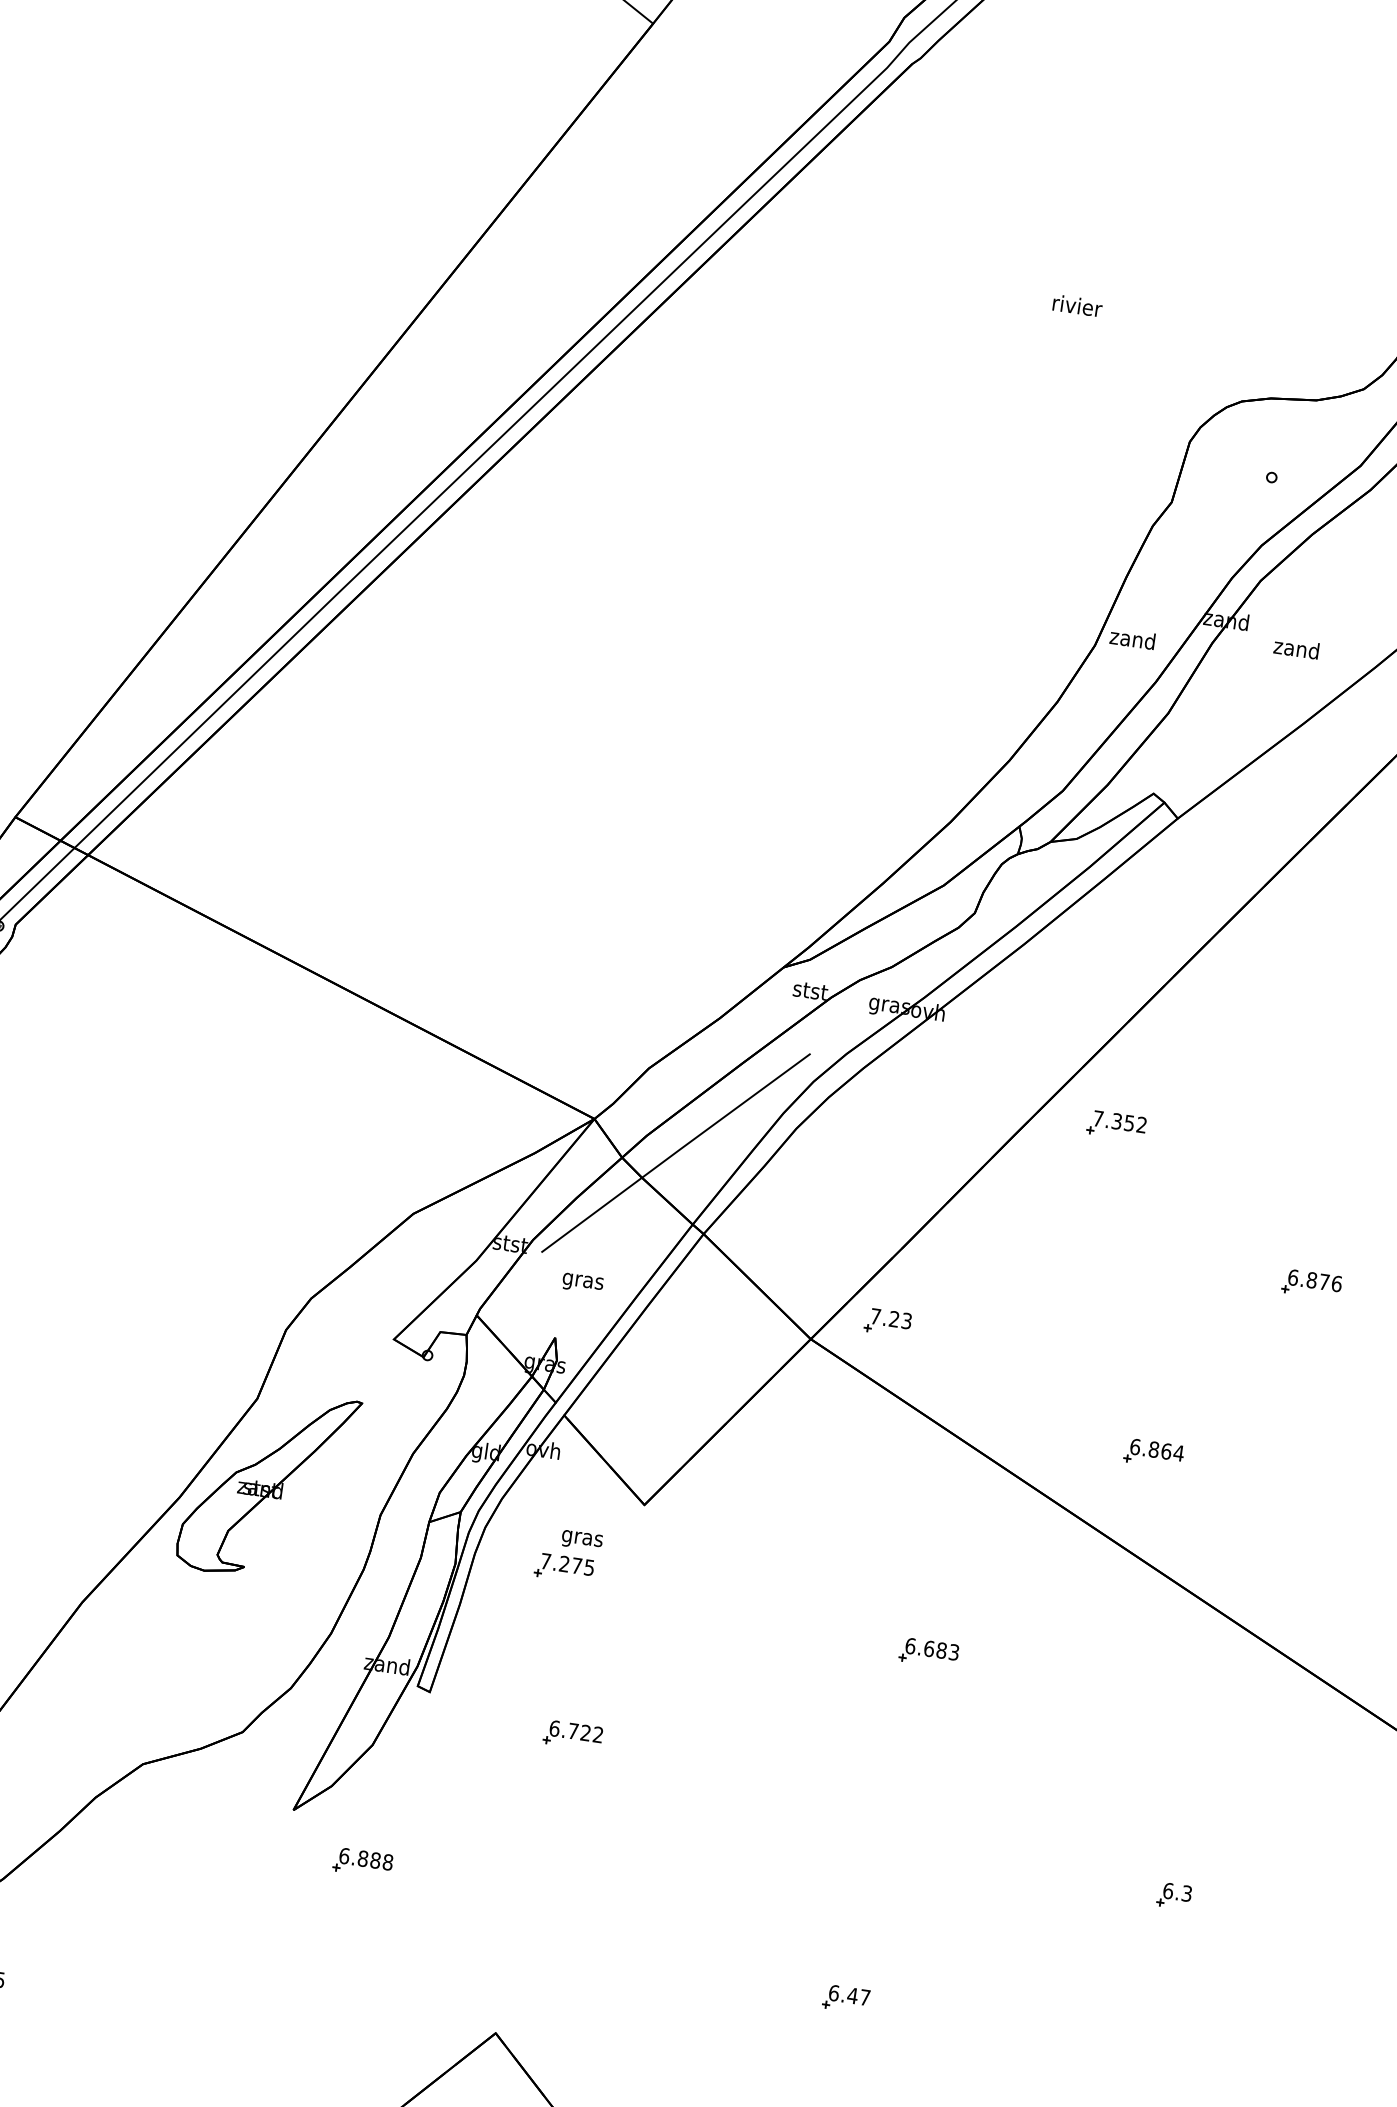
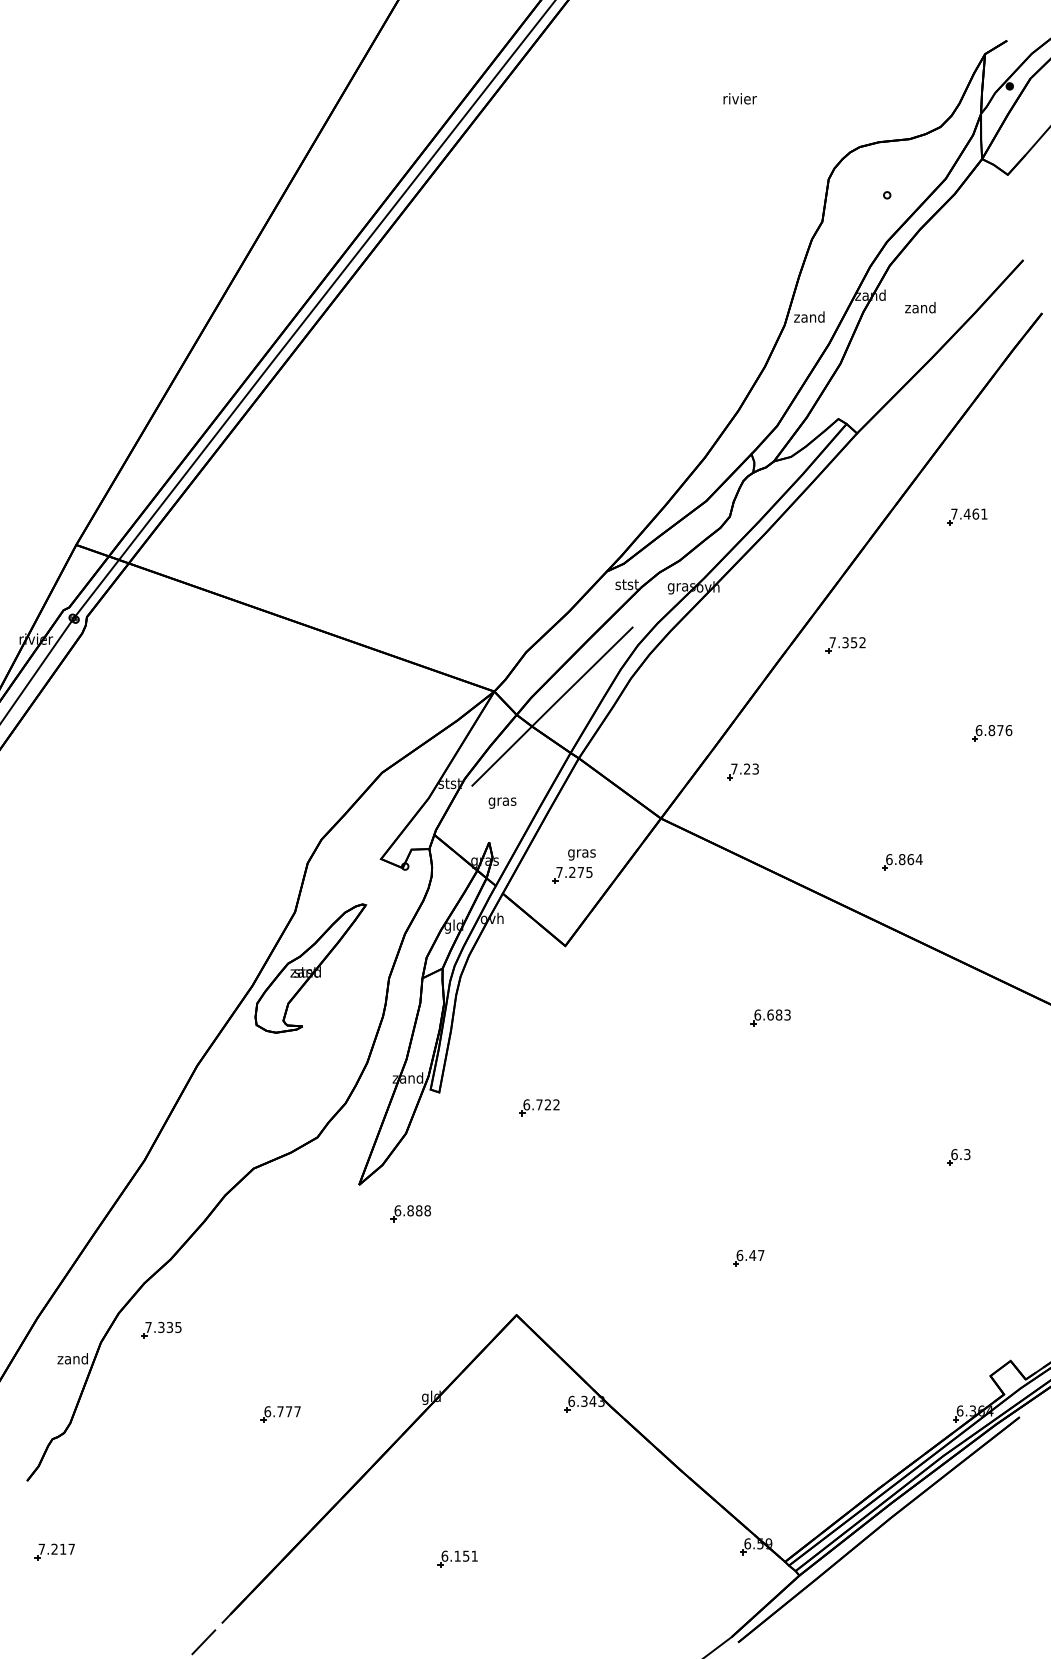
part: (1321, 962) -> (967, 516), added
part: (887, 1321) -> (742, 771), moved
part: (567, 1555) -> (573, 866), moved

